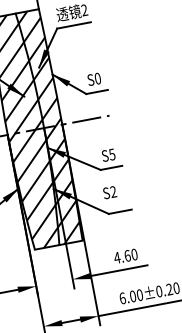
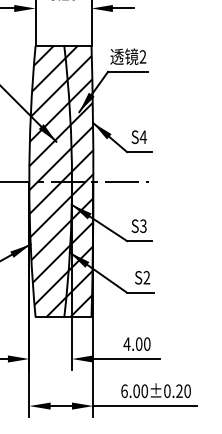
text: (98, 78) -> (143, 137), S0 -> S4
text: (112, 154) -> (143, 225), S5 -> S3
text: (109, 192) -> (142, 277), moved
text: (127, 255) -> (139, 343), 4.60 -> 4.00

